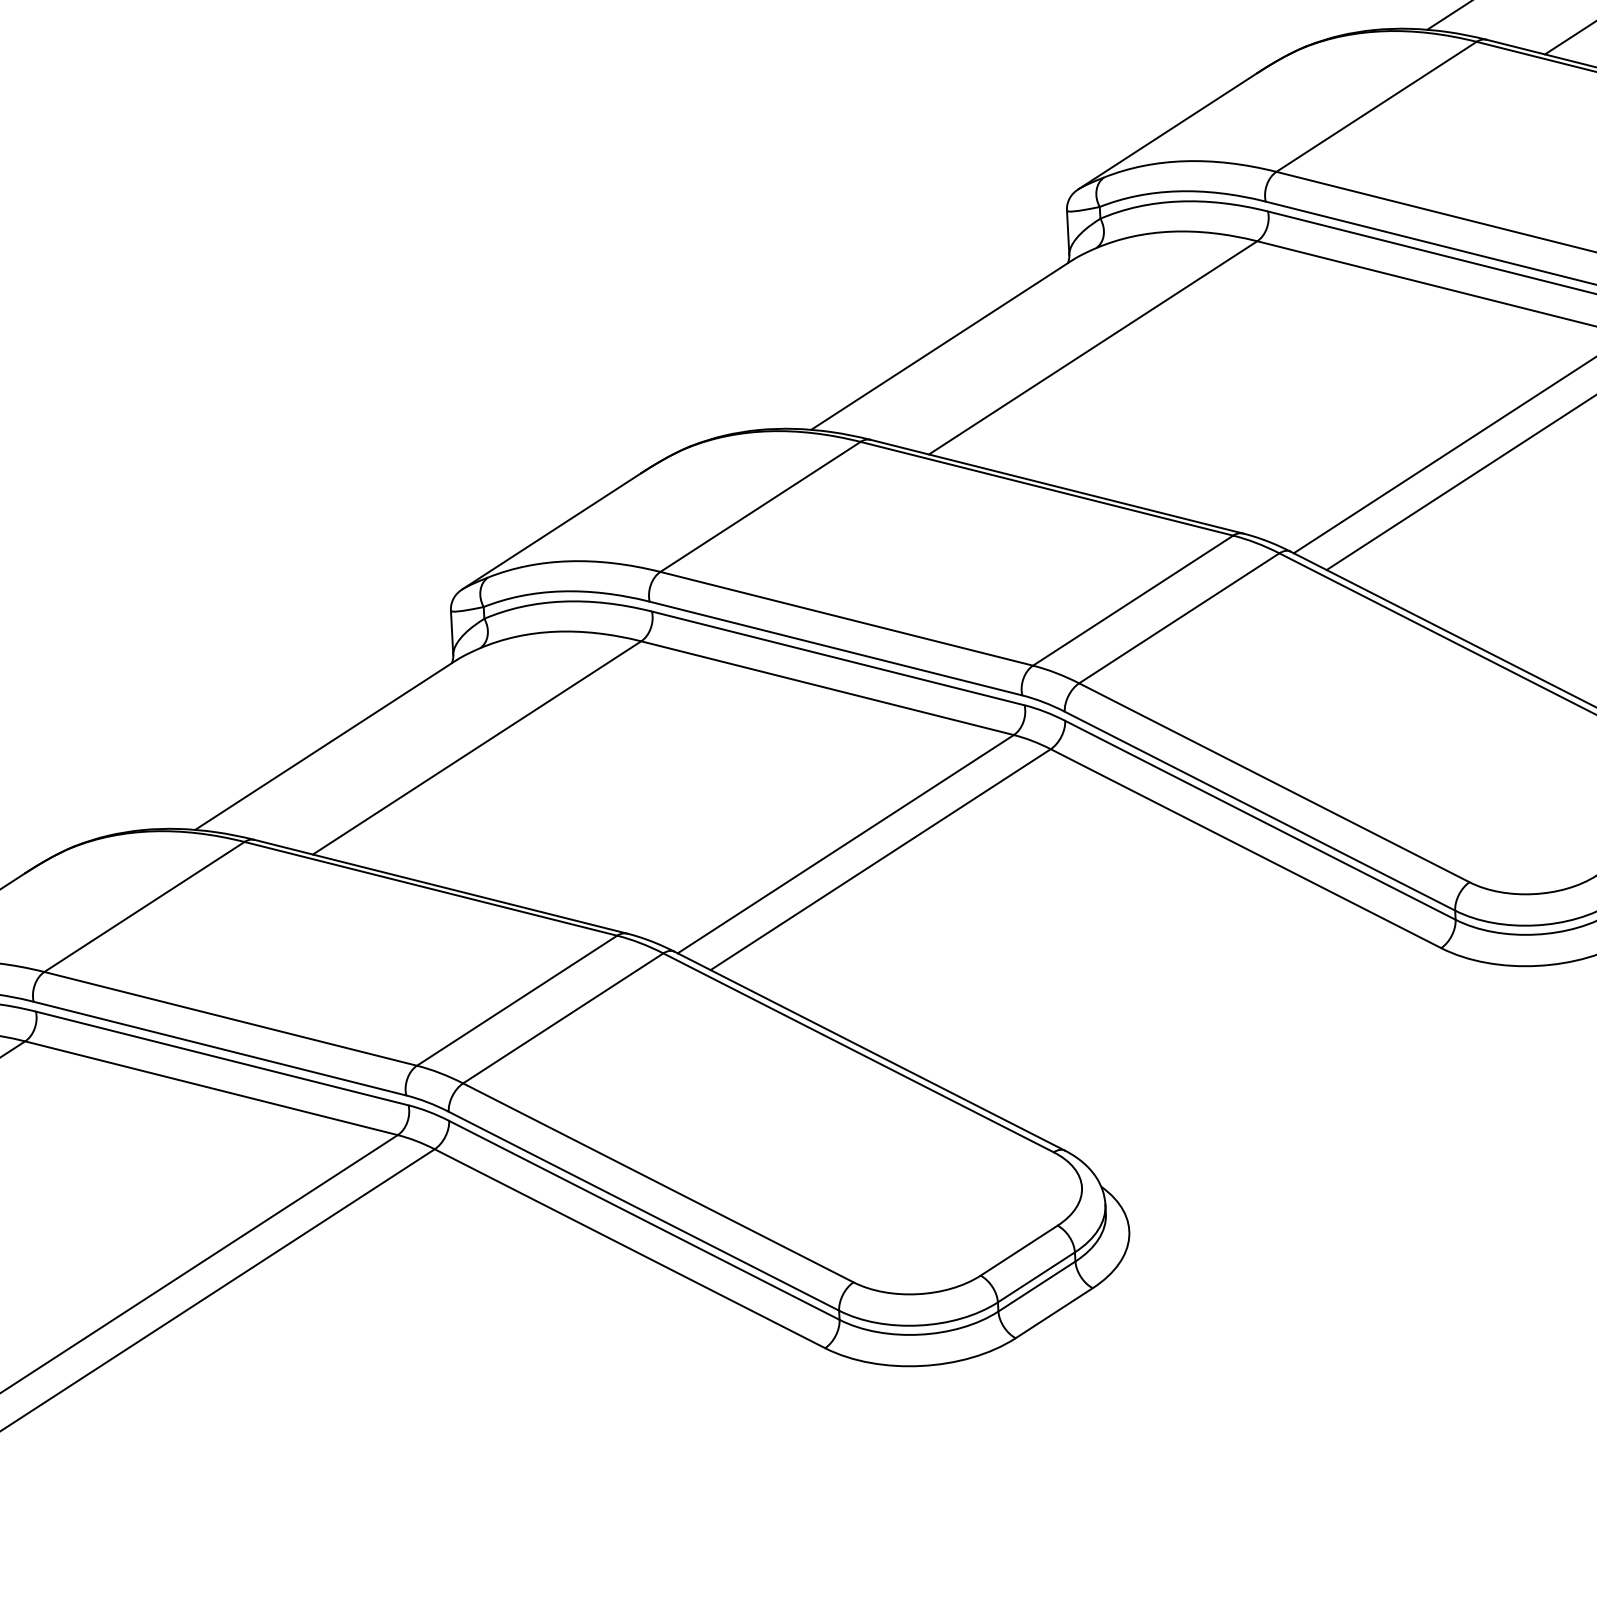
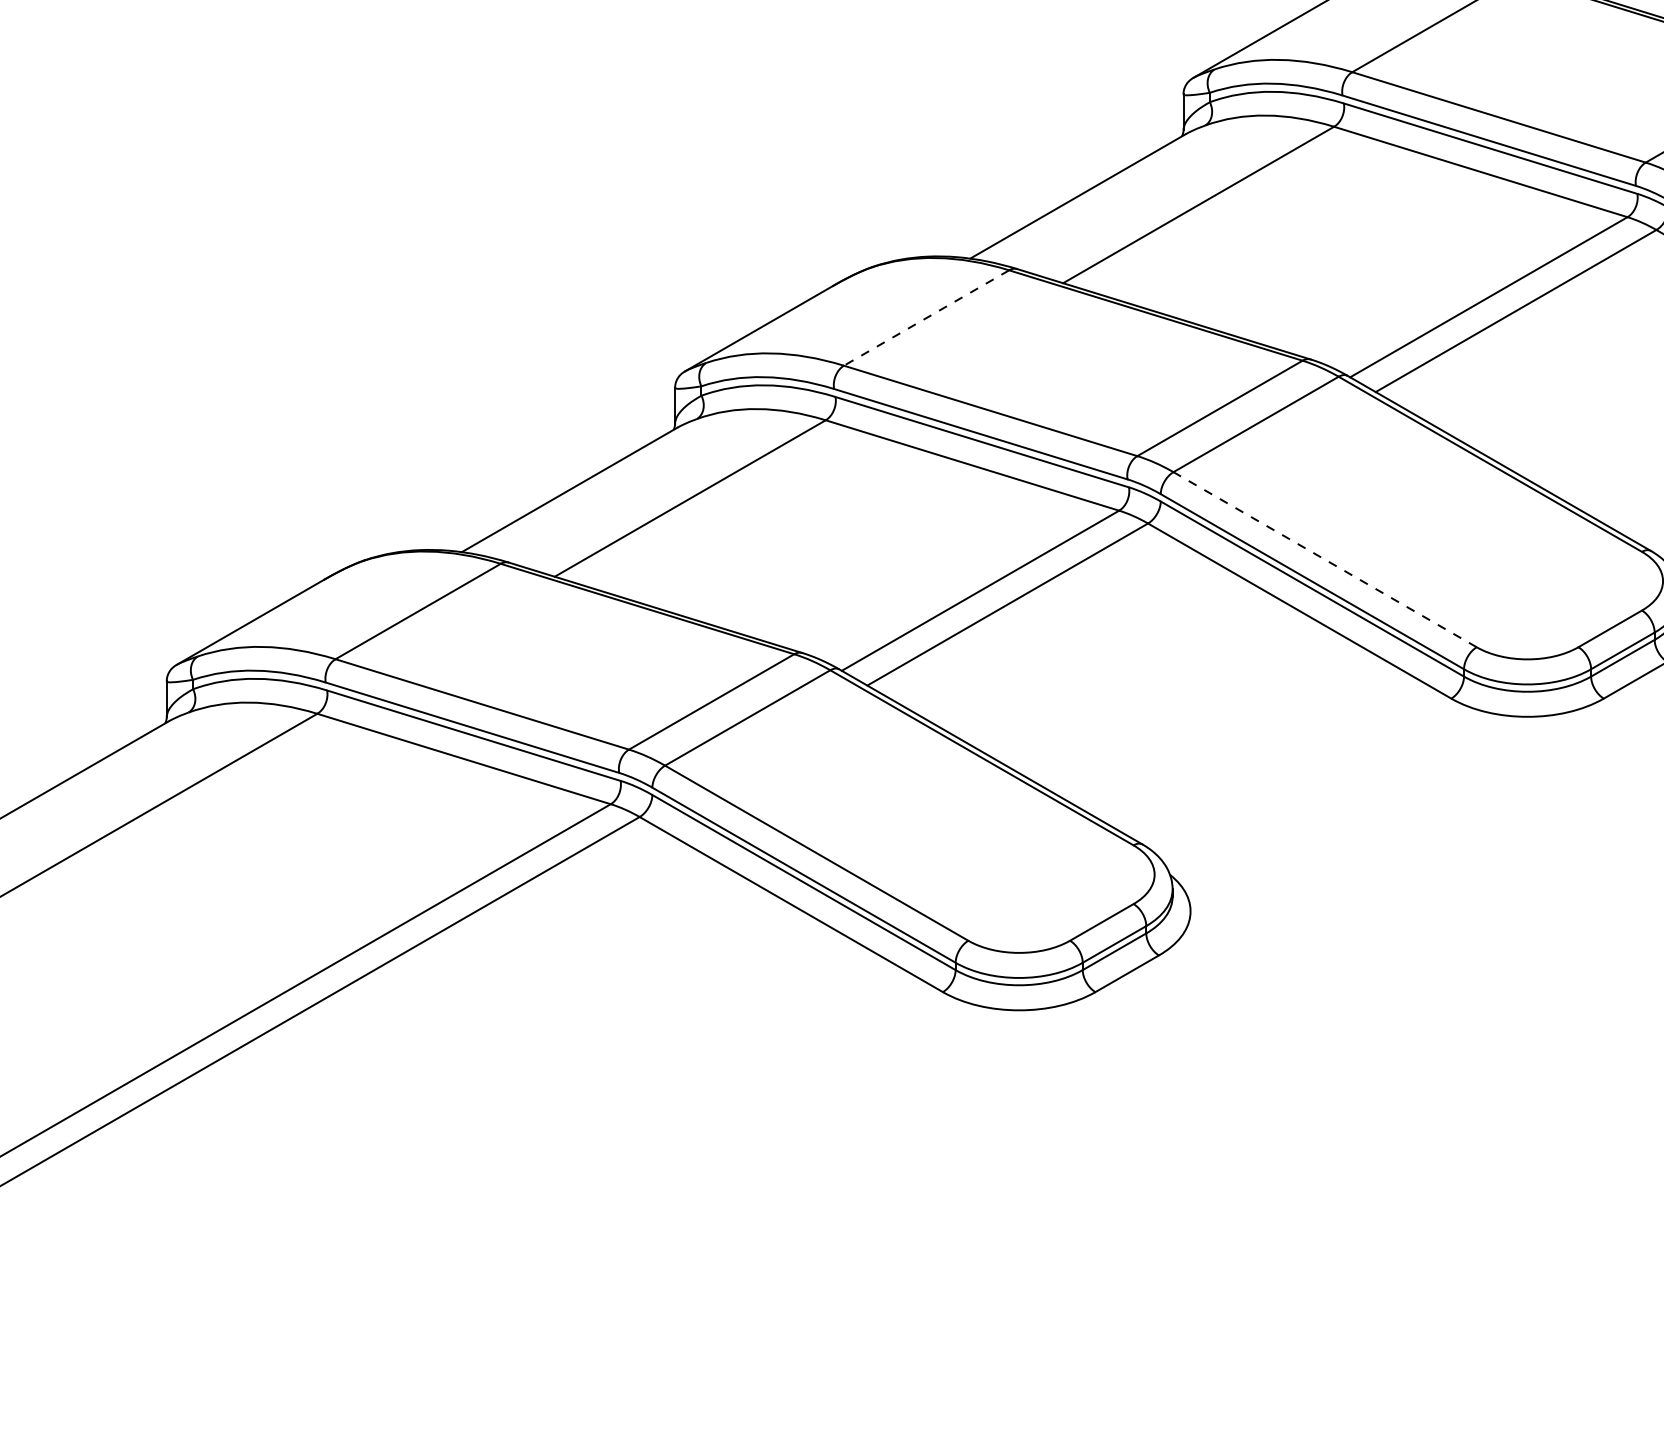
line: (760, 507) -> (926, 318), solid -> dashed
line: (1273, 782) -> (1324, 559), solid -> dashed

